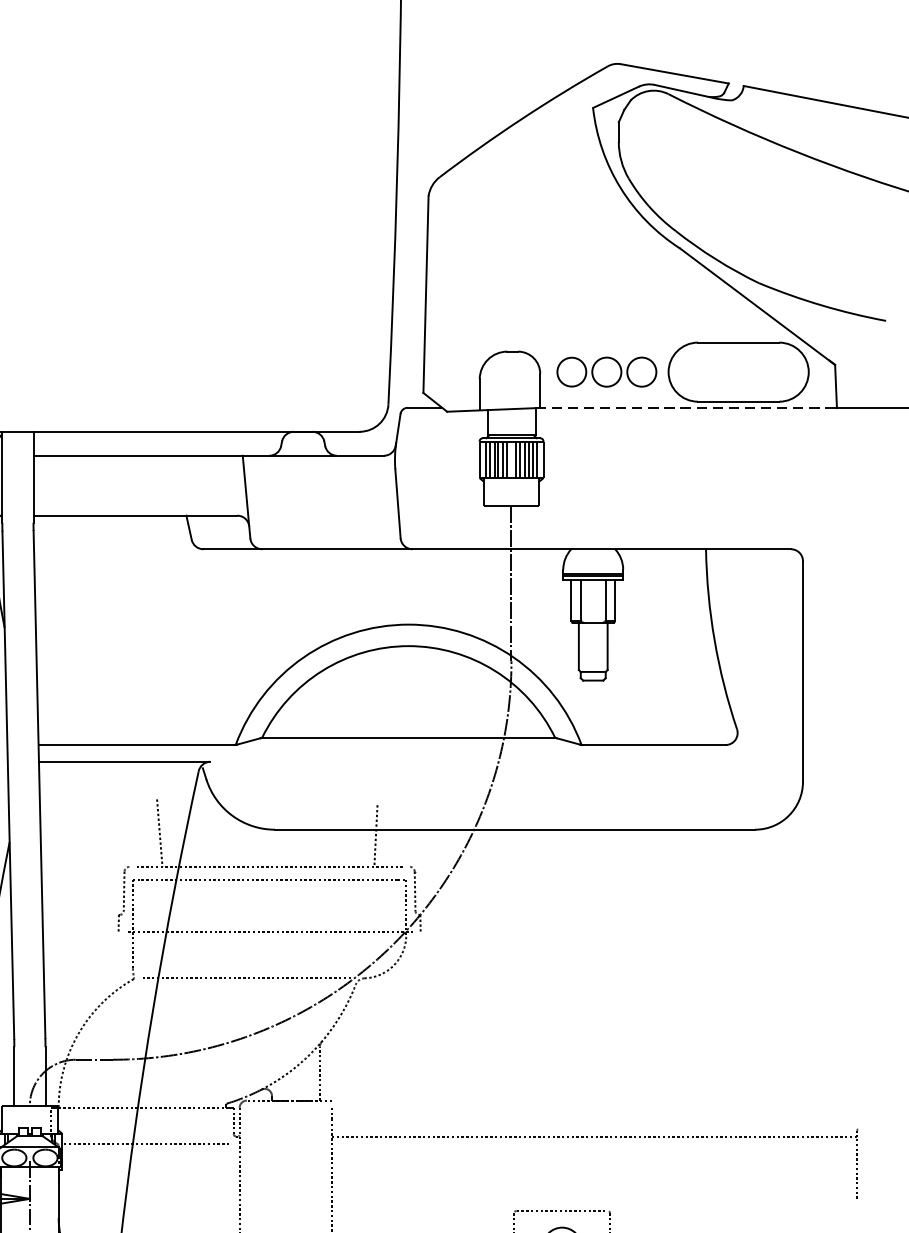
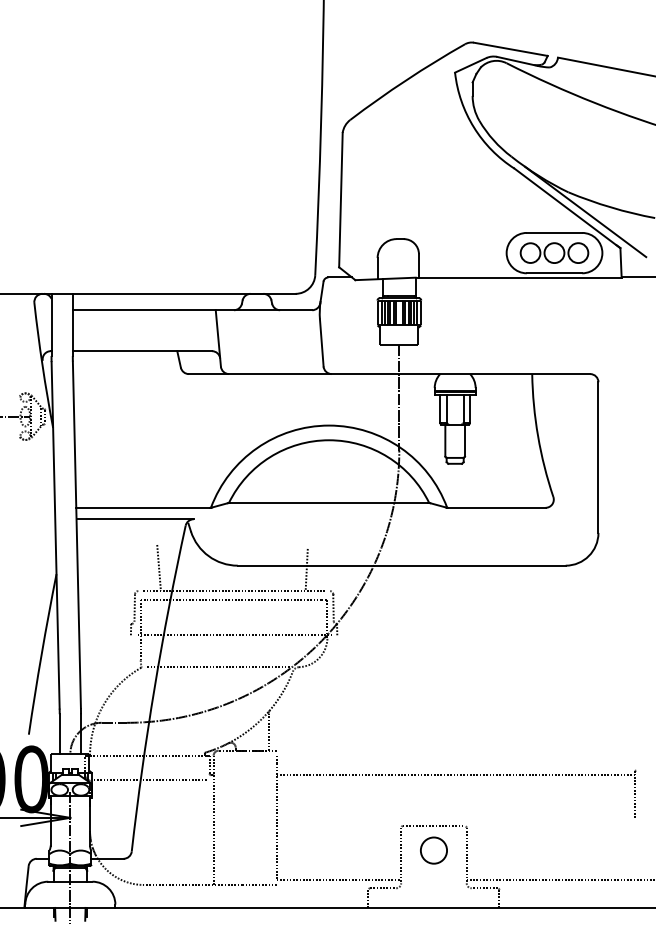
line: (784, 311) -> (585, 211), added
part: (606, 371) -> (554, 252), moved
line: (685, 407) -> (518, 277), dashed -> solid

